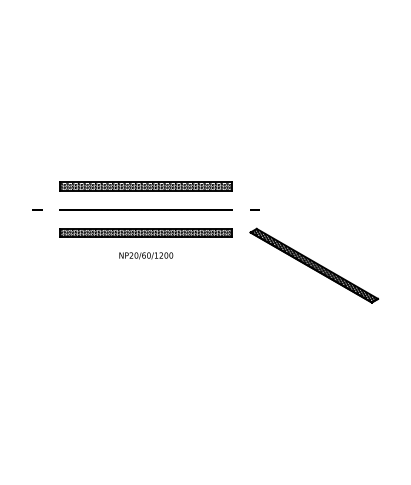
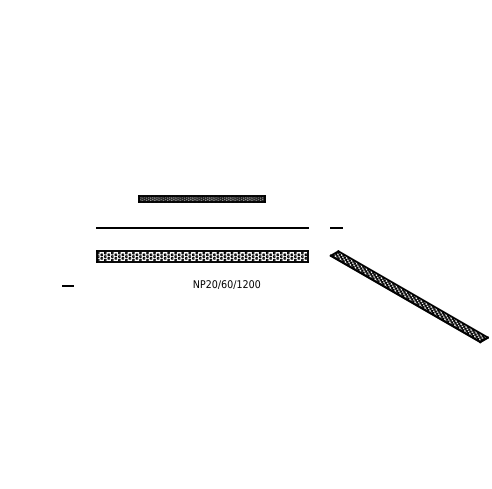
part: (145, 186) -> (201, 199), size x0.6
part: (37, 209) -> (68, 285), moved
text: (146, 255) -> (227, 284), moved

